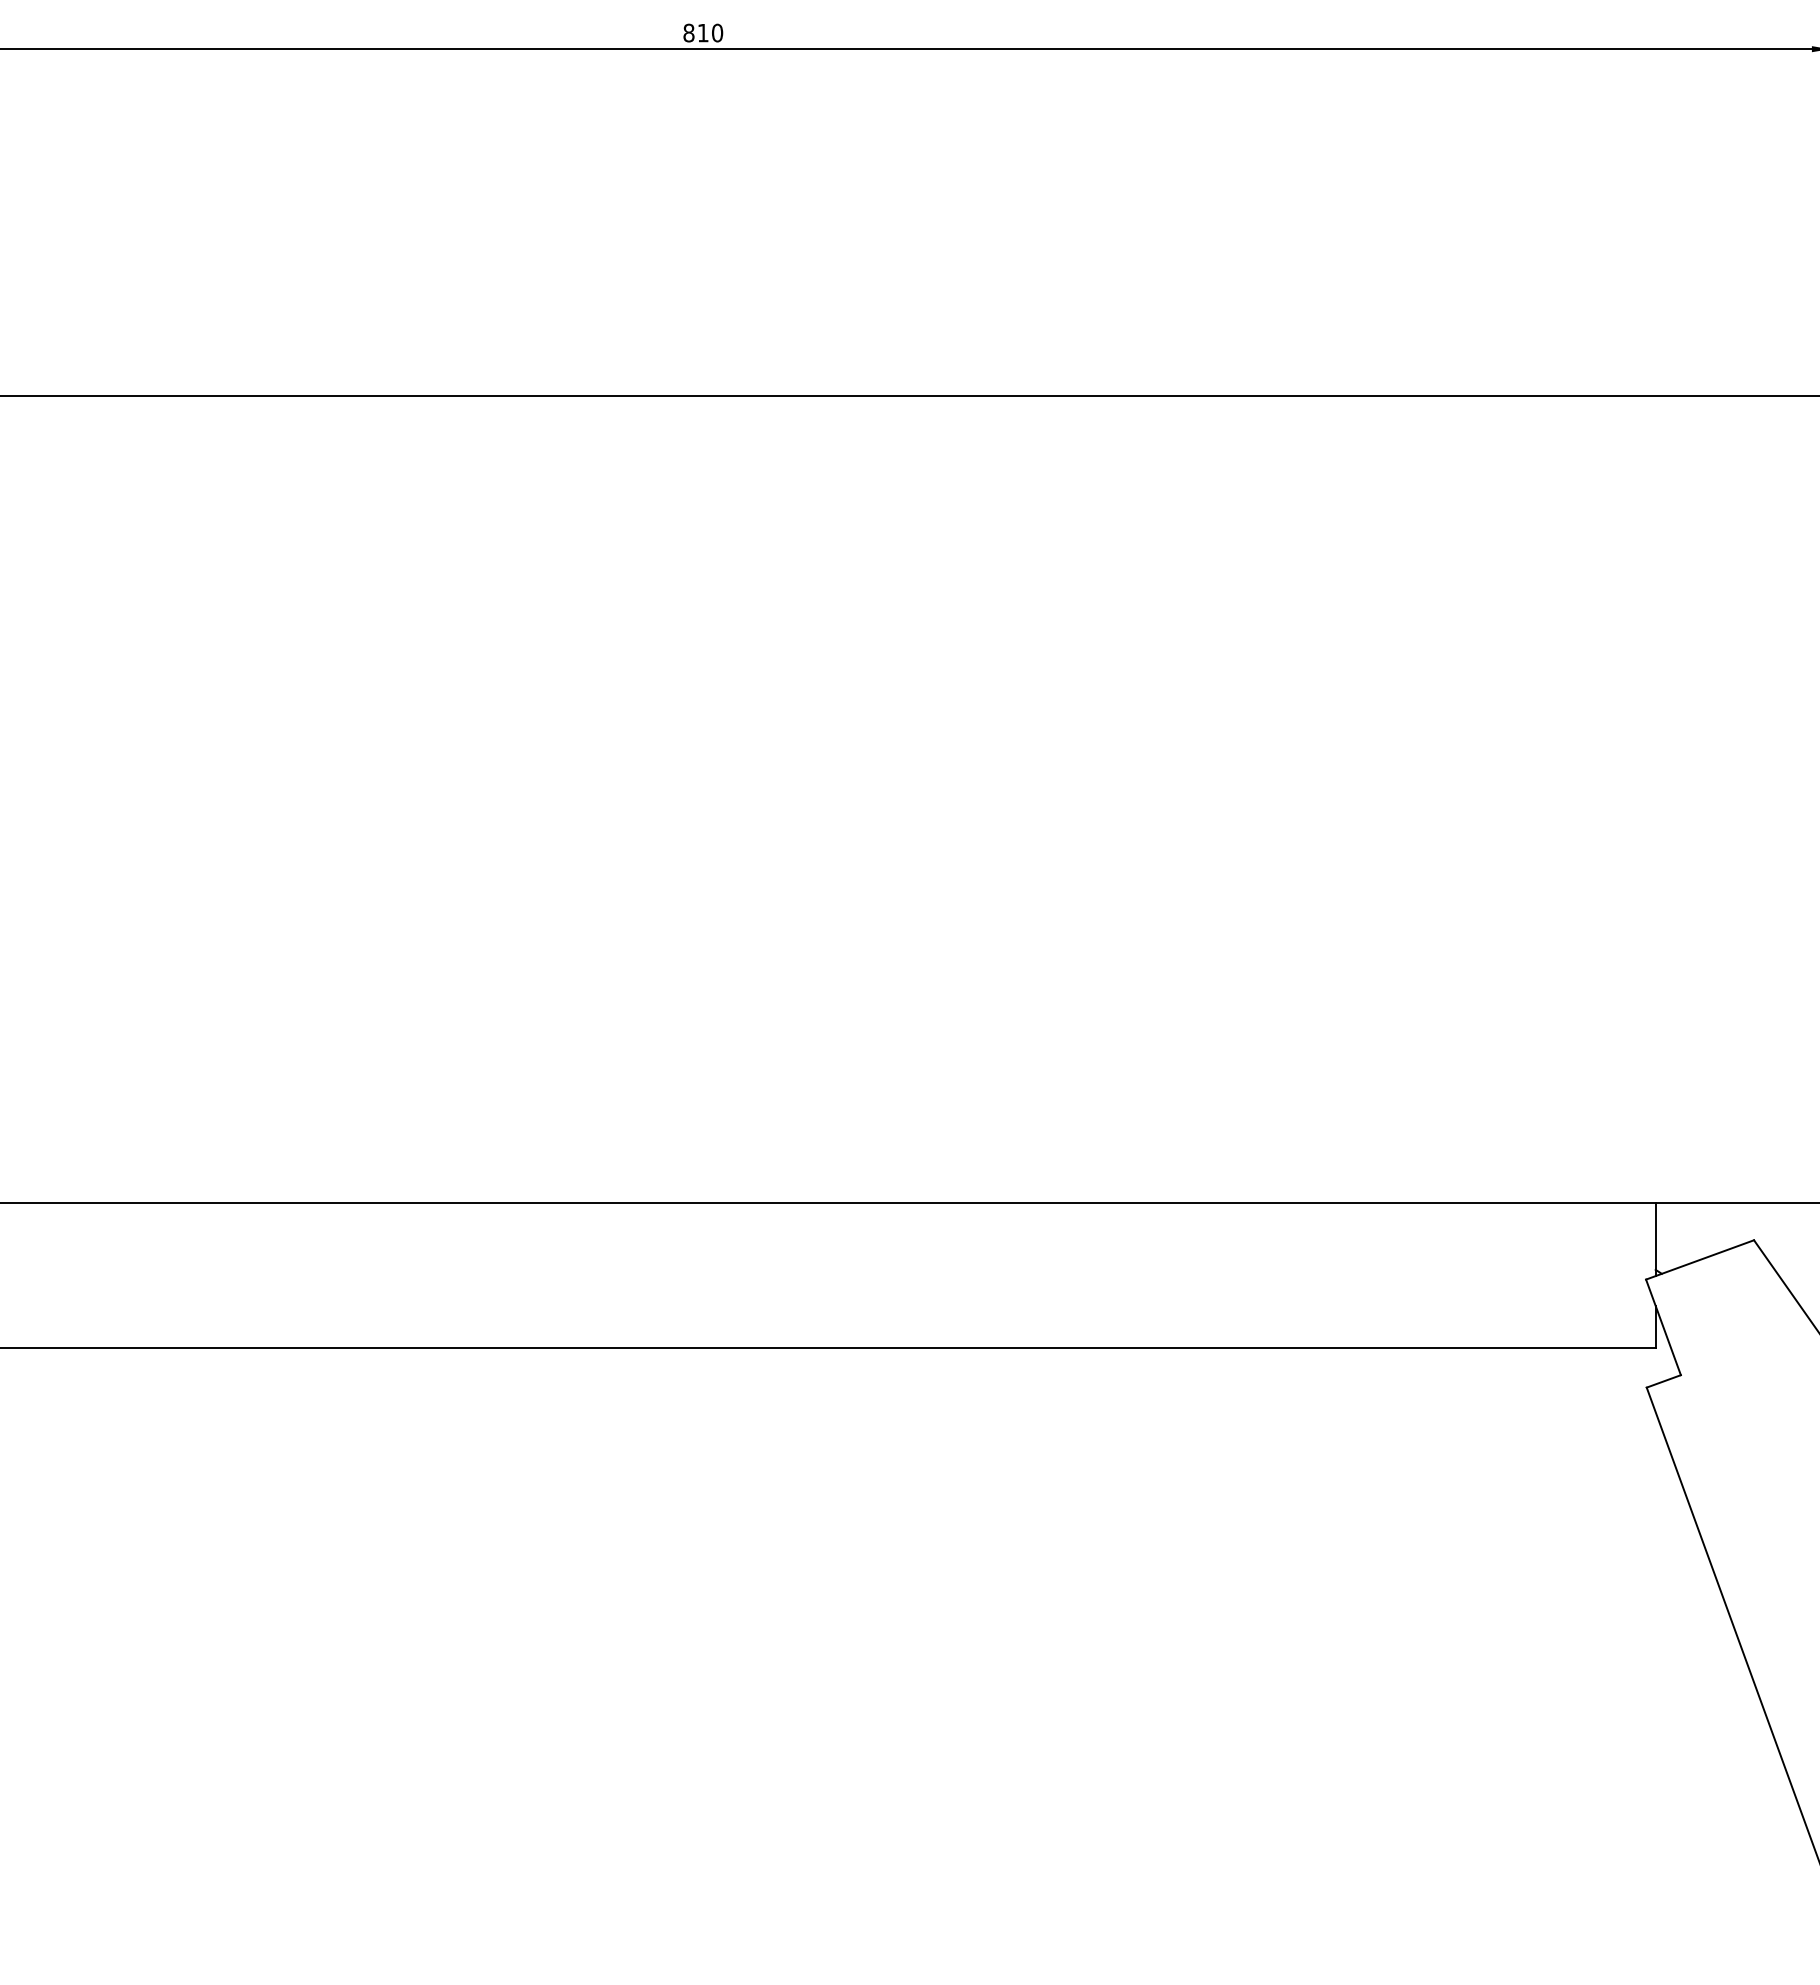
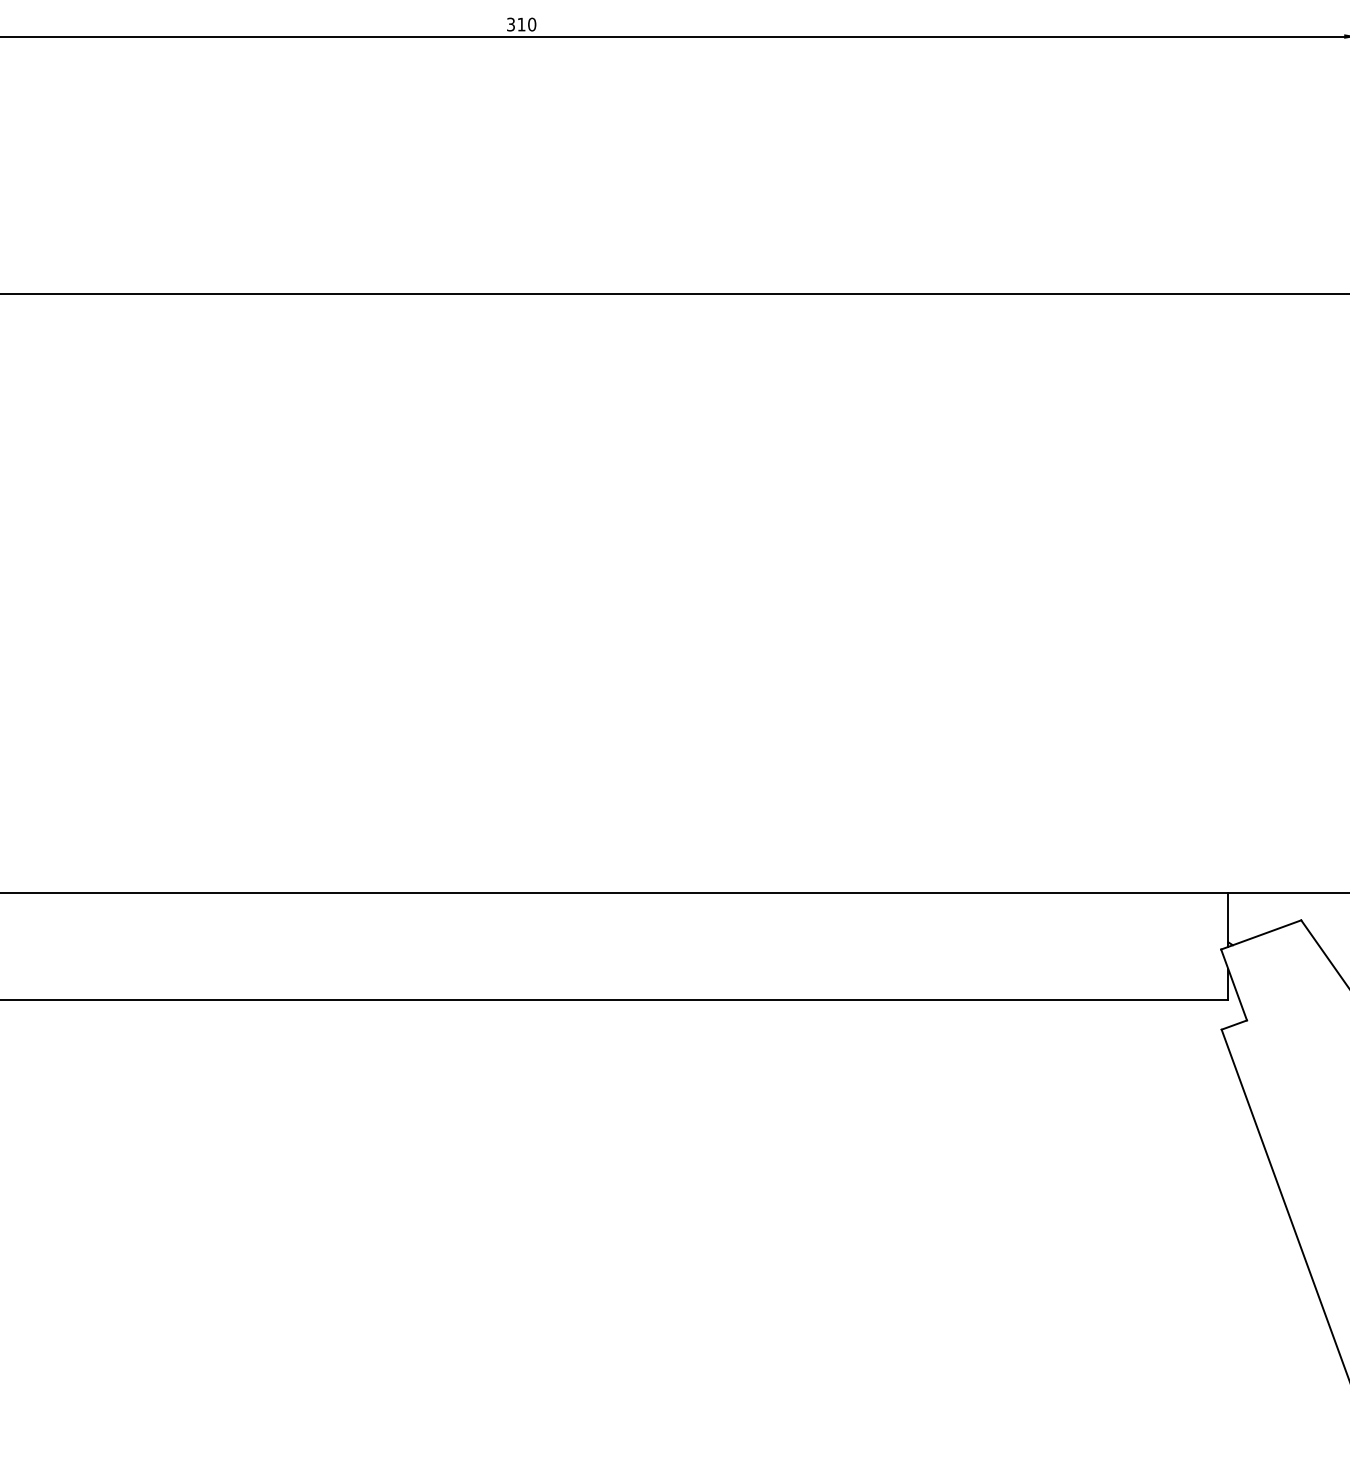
text: (688, 32) -> (510, 24), 810 -> 310

